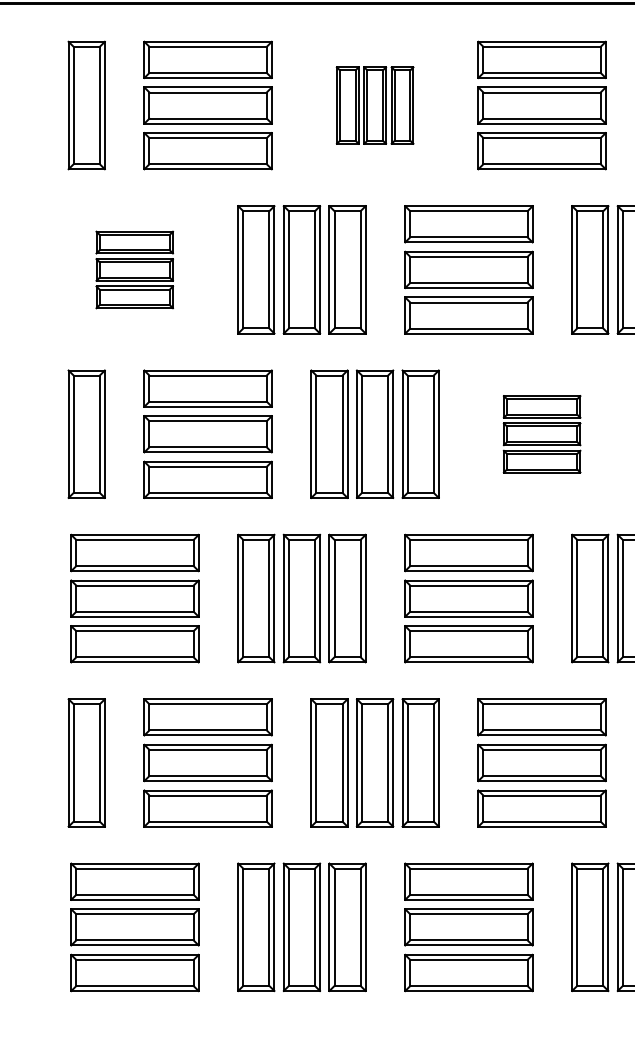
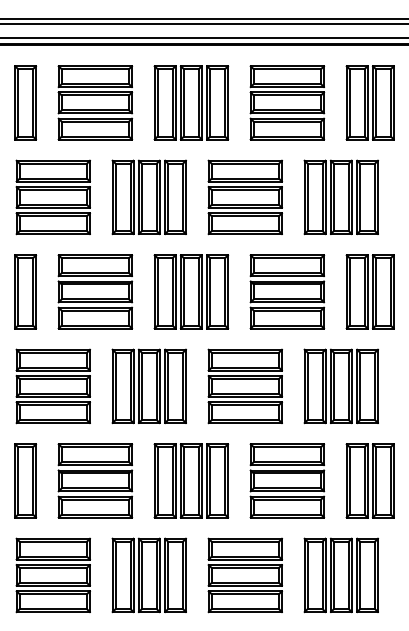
part: (375, 104) -> (191, 102), size x1.67
part: (133, 270) -> (52, 197), size x1.67
part: (542, 433) -> (287, 291), size x1.67

